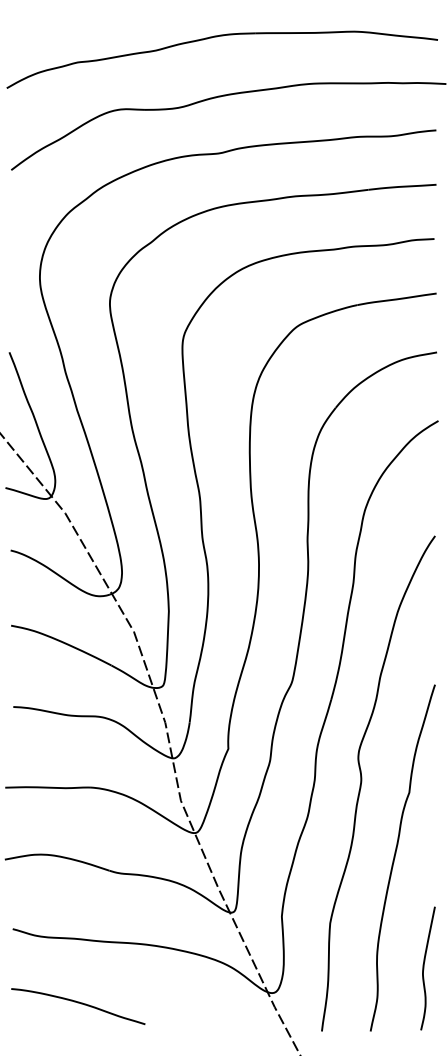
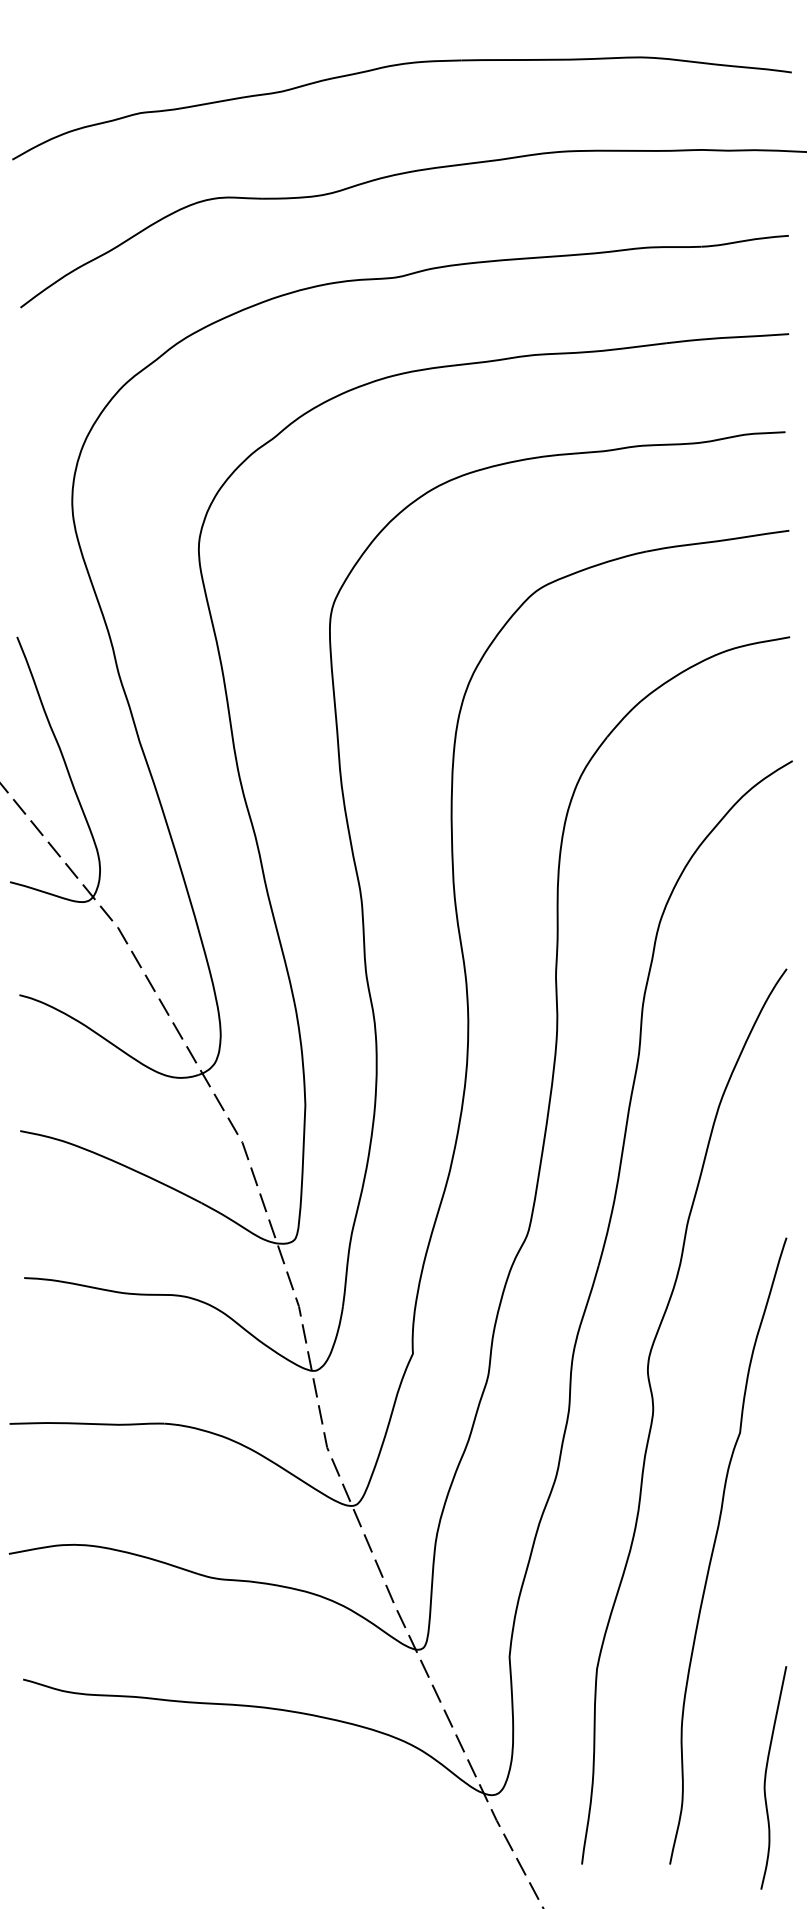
curve: (424, 968) -> (767, 1777), moved
curve: (78, 1003) -> (142, 1813), removed

